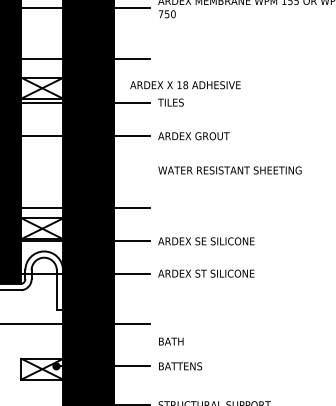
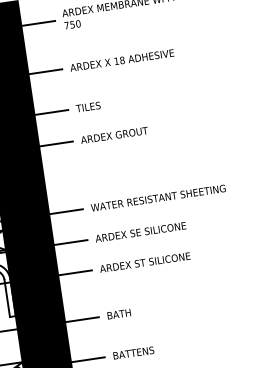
text: (185, 85) -> (122, 60), moved
text: (229, 170) -> (157, 198), moved
text: (171, 341) -> (119, 314), moved

